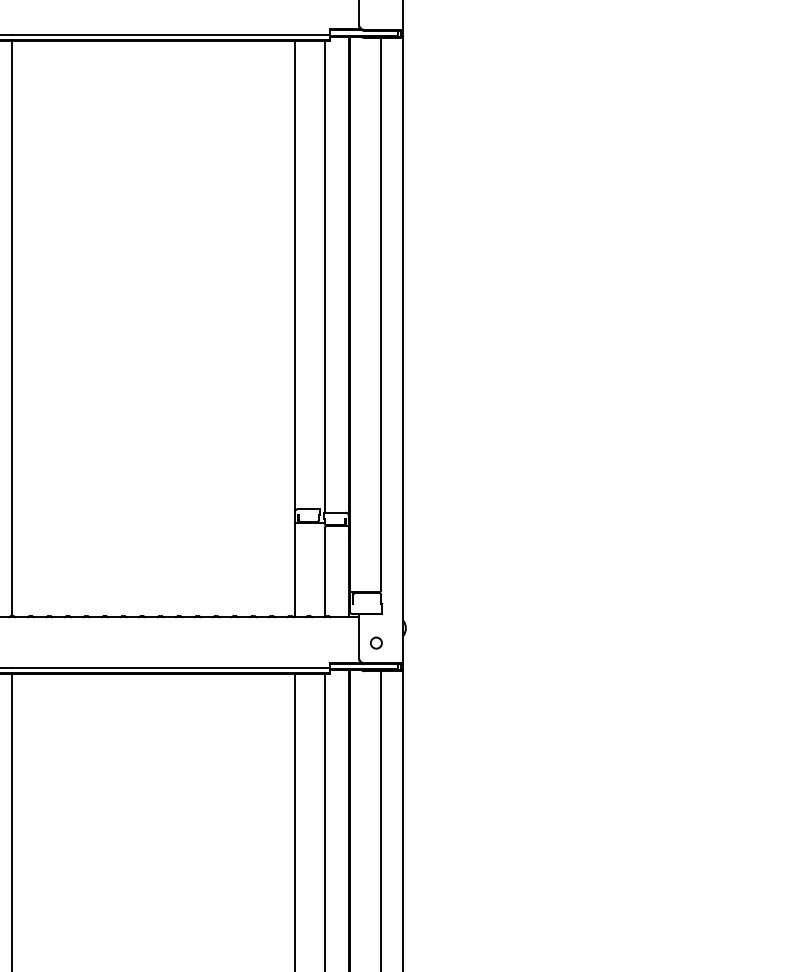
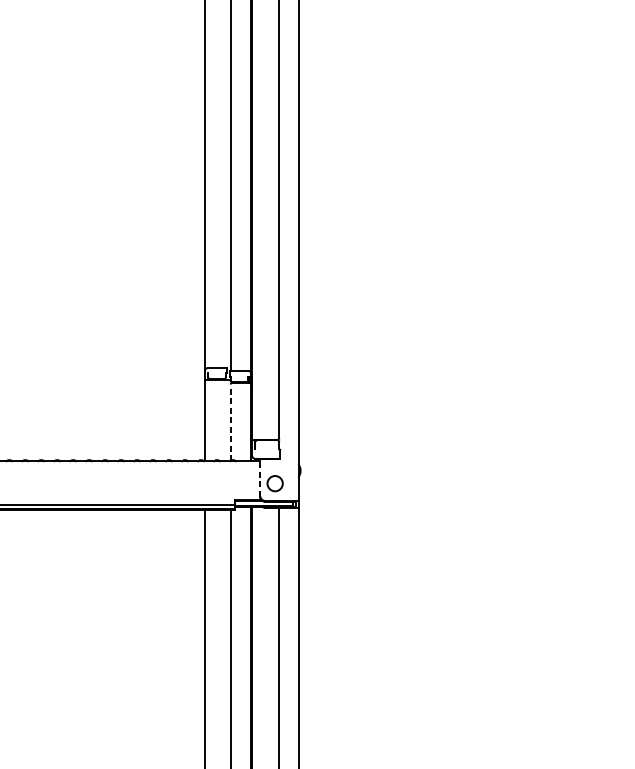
line: (324, 572) -> (230, 422), solid -> dashed
line: (358, 635) -> (259, 477), solid -> dashed
circle: (376, 642) -> (275, 483), size x1.6

